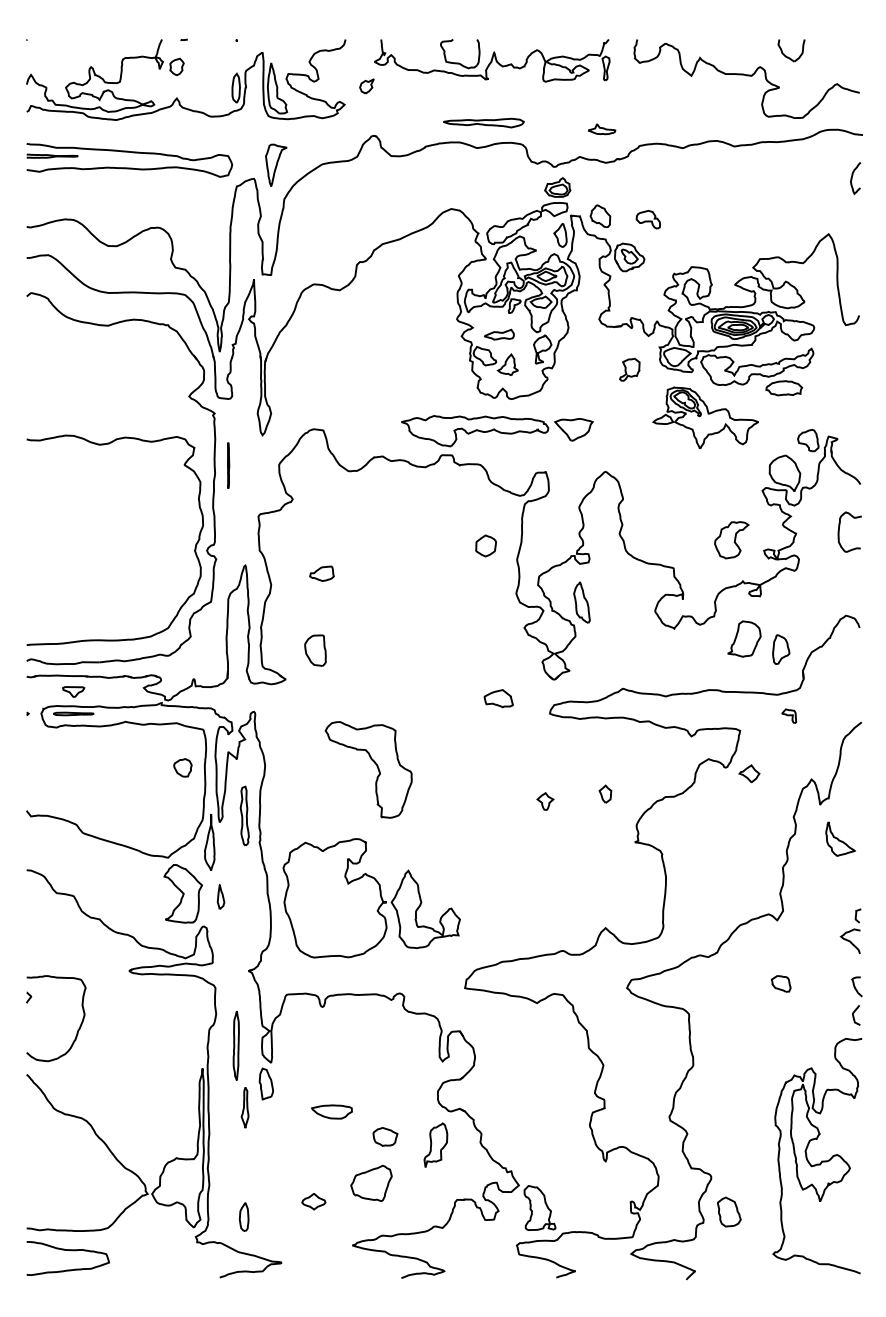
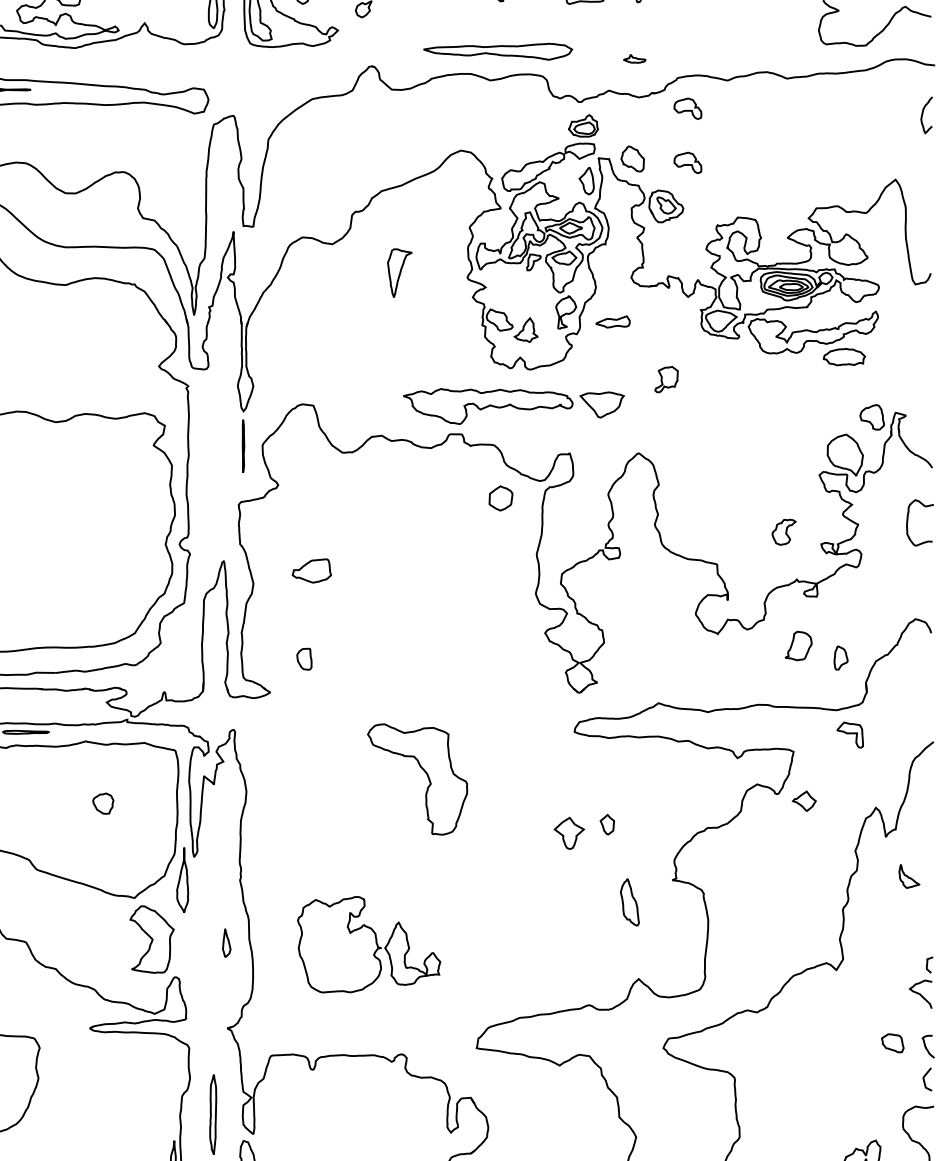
part: (483, 122) -> (497, 50), size x1.6
part: (602, 129) -> (635, 59), size x0.7
part: (276, 164) -> (400, 272), moved
part: (647, 172) -> (686, 108), added
part: (499, 334) -> (613, 321), moved
part: (629, 369) -> (666, 379), moved
part: (705, 417) -> (753, 390), removed
line: (228, 465) -> (243, 446), moved
part: (731, 540) -> (783, 532), size x0.6
part: (485, 545) -> (500, 497), moved
part: (321, 573) -> (311, 570), size x1.4
part: (581, 602) -> (629, 902), moved
part: (744, 638) -> (798, 645), size x0.7
part: (781, 649) -> (841, 658), size x0.7
part: (315, 650) -> (304, 659), size x0.6
part: (73, 691) -> (25, 706), removed
part: (498, 698) -> (515, 714), removed
part: (788, 715) -> (849, 734), size x1.6
part: (374, 763) -> (424, 772), moved
part: (182, 767) -> (102, 803), moved
part: (605, 793) -> (607, 823), moved
part: (545, 801) -> (569, 833), size x1.6
part: (244, 815) -> (222, 849), removed
part: (840, 838) -> (909, 875), size x0.6
part: (220, 896) -> (226, 942), moved
part: (371, 898) -> (368, 944), size x0.7
part: (780, 983) -> (891, 1042), moved

